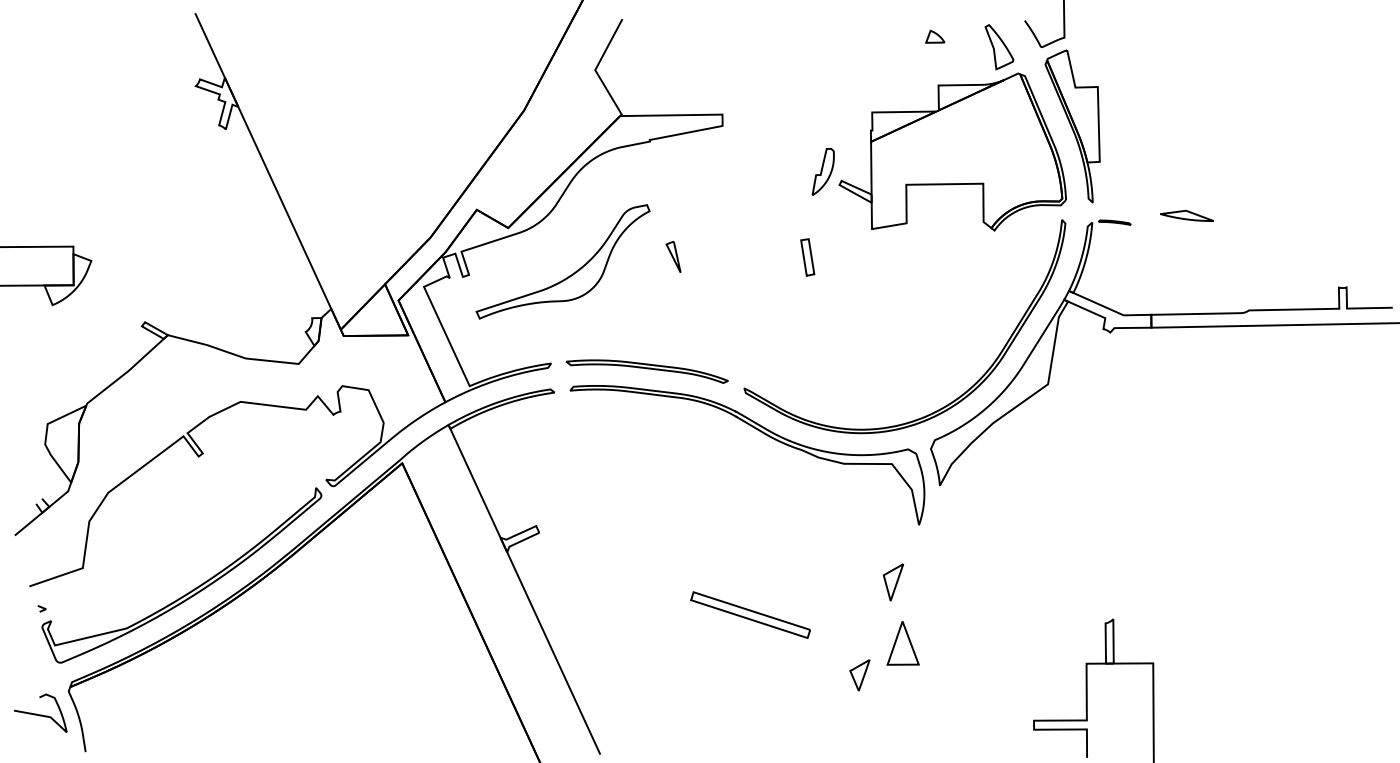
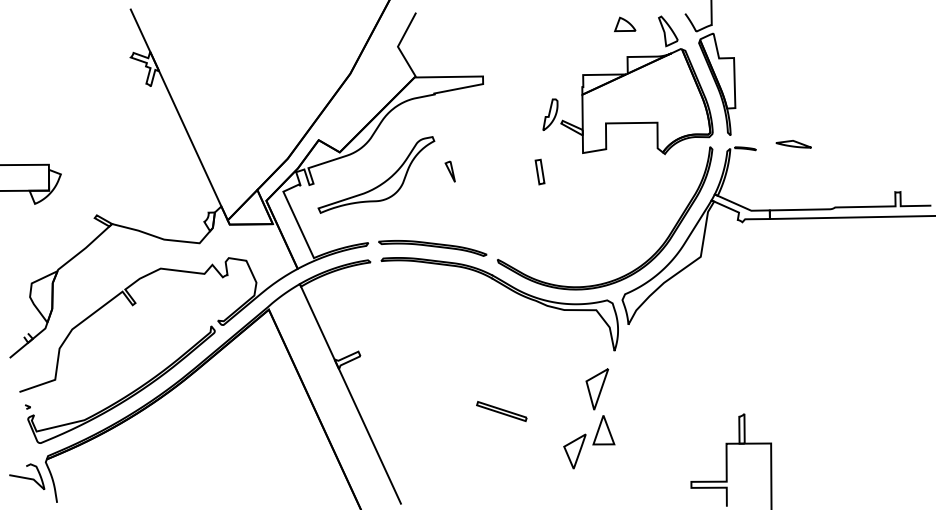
part: (935, 36) -> (625, 24), size x1.67
part: (893, 582) -> (597, 389), size x1.67
part: (750, 615) -> (501, 411), size x0.62
part: (859, 675) -> (574, 451), size x1.67

